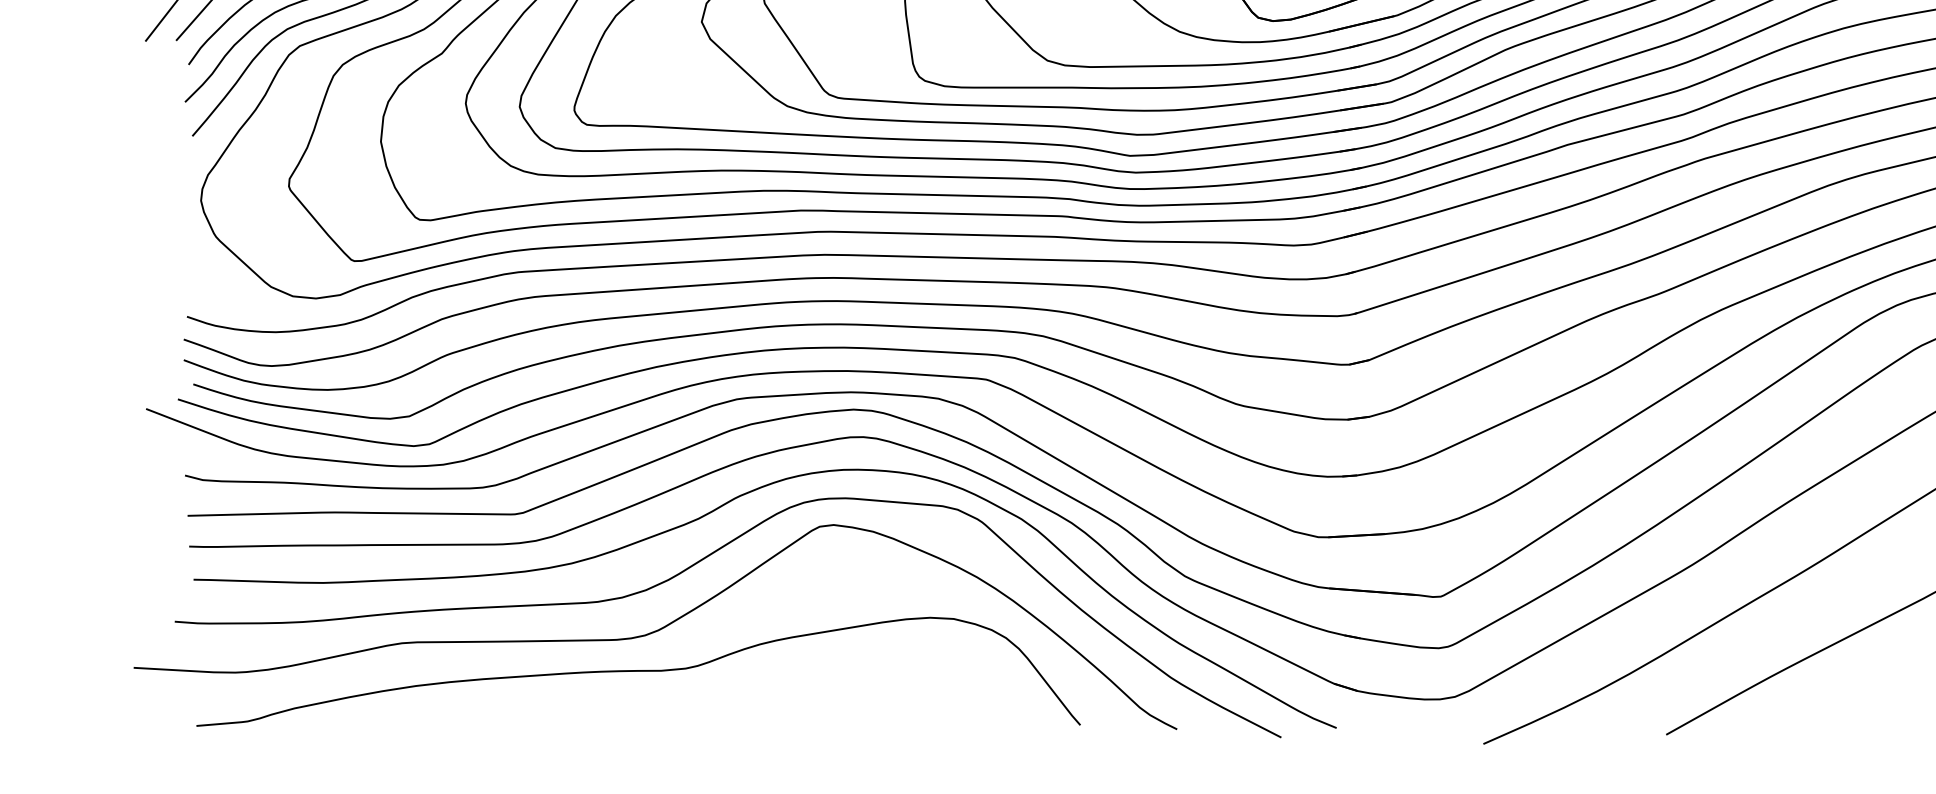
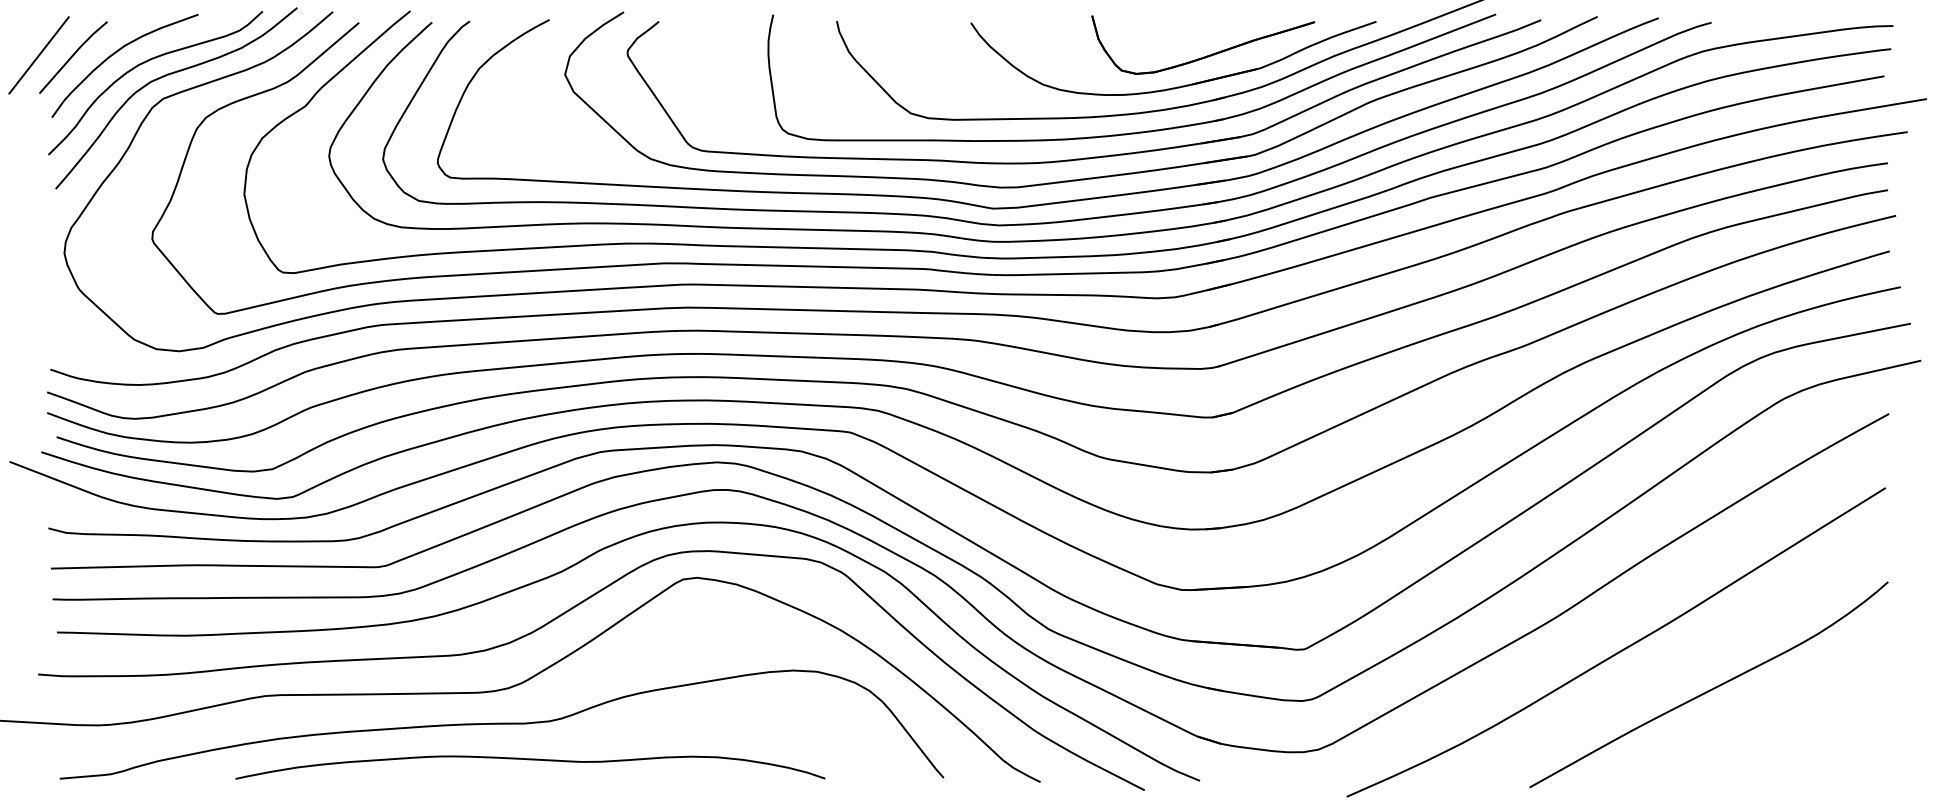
curve: (667, 707) -> (530, 760), added

